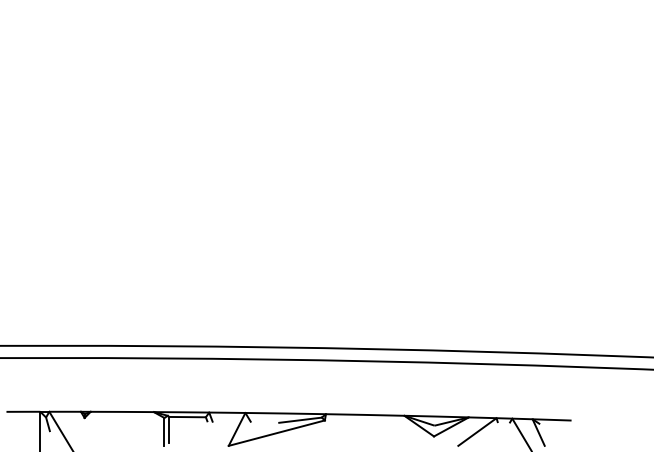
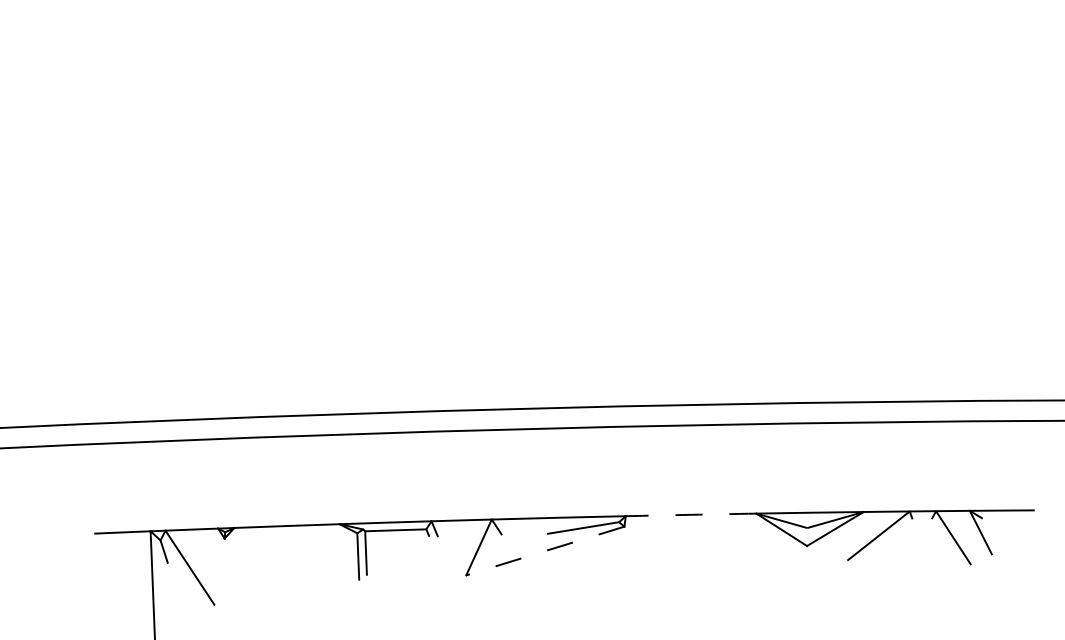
arc: (365, 414) -> (691, 514), solid -> dashed
line: (276, 433) -> (544, 551), solid -> dashed

